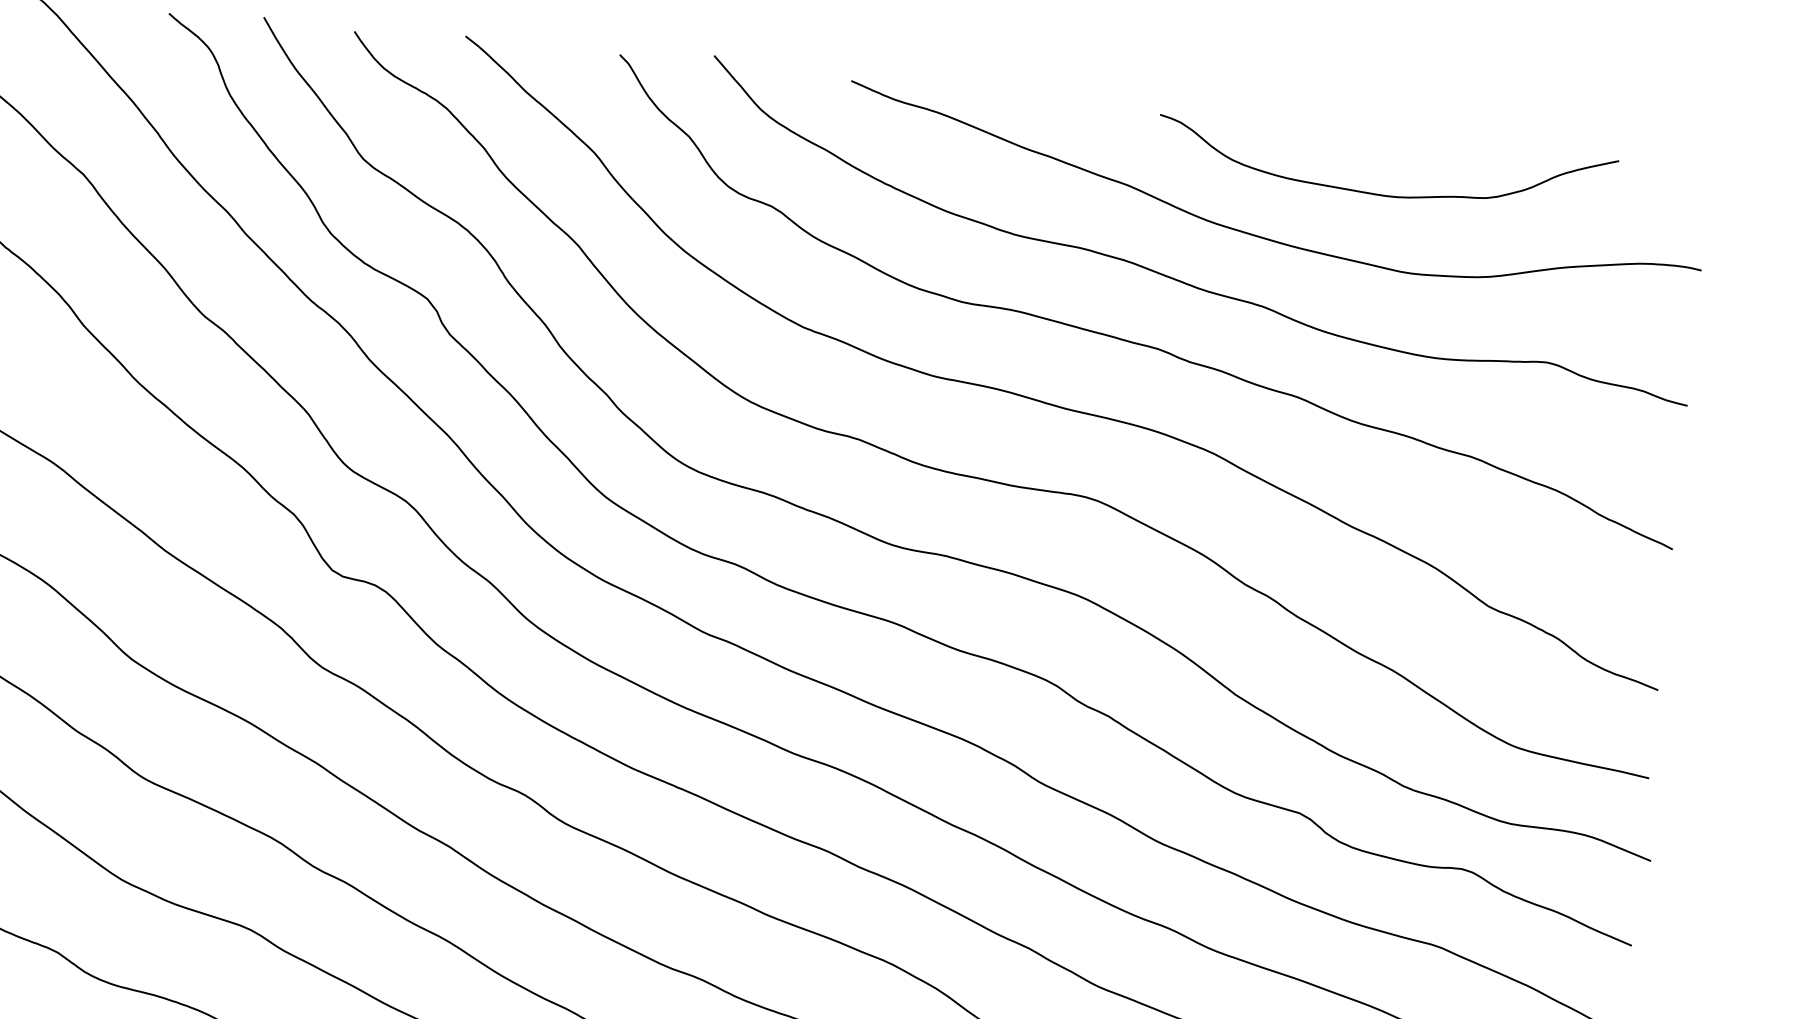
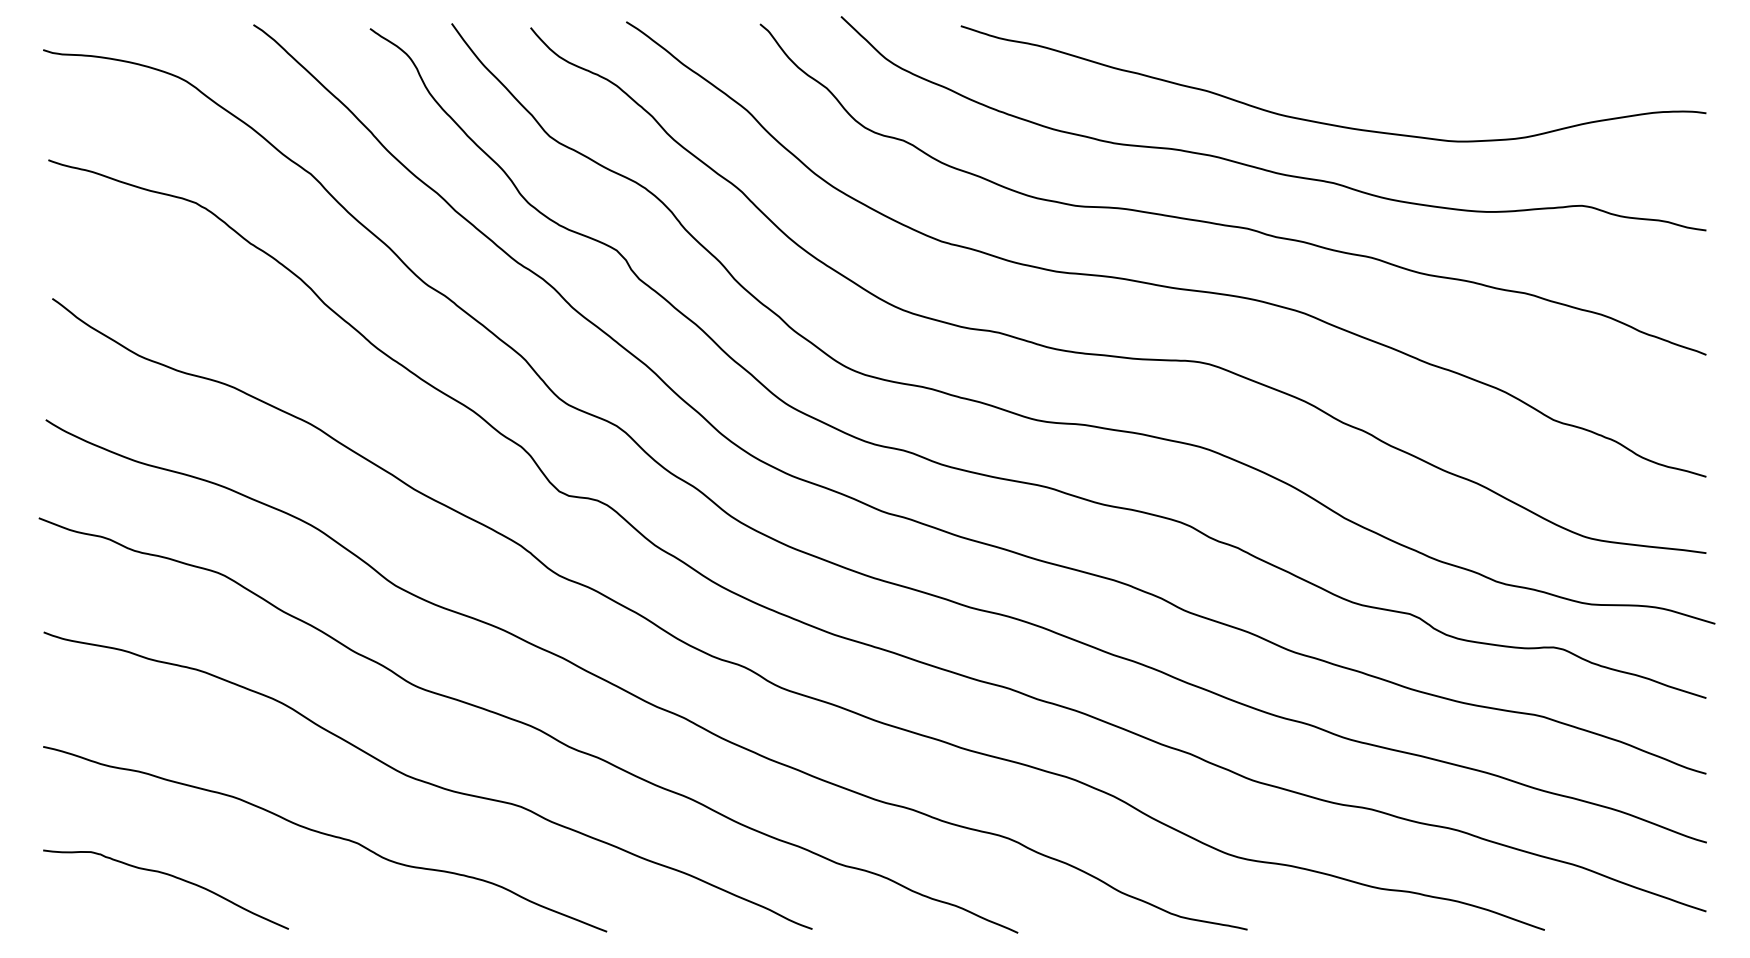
curve: (1384, 194) -> (1427, 76), removed

